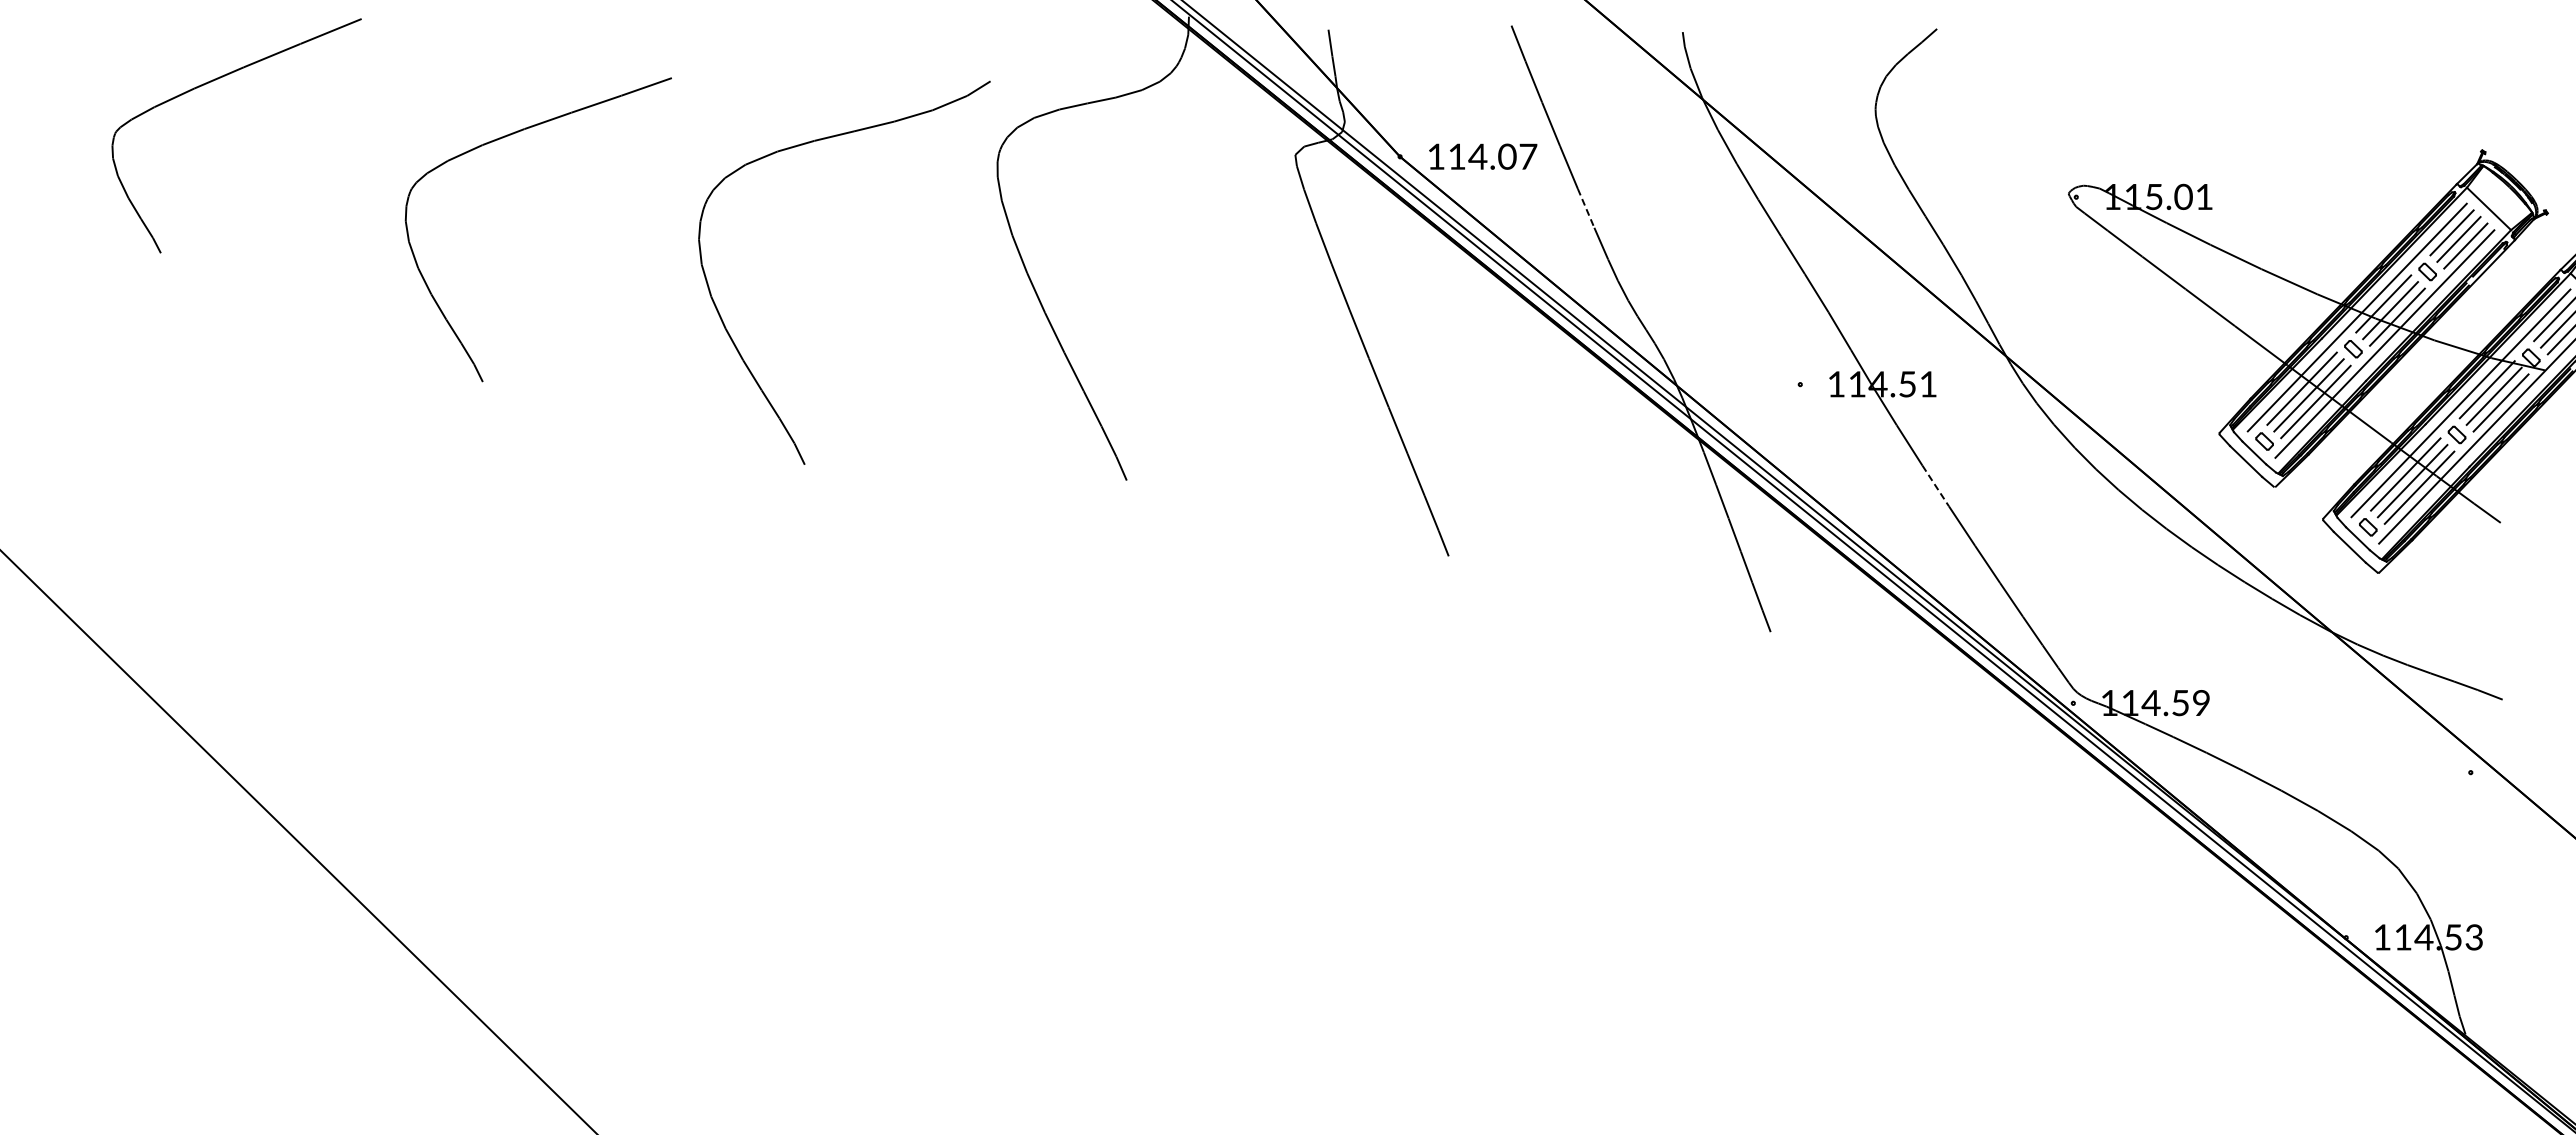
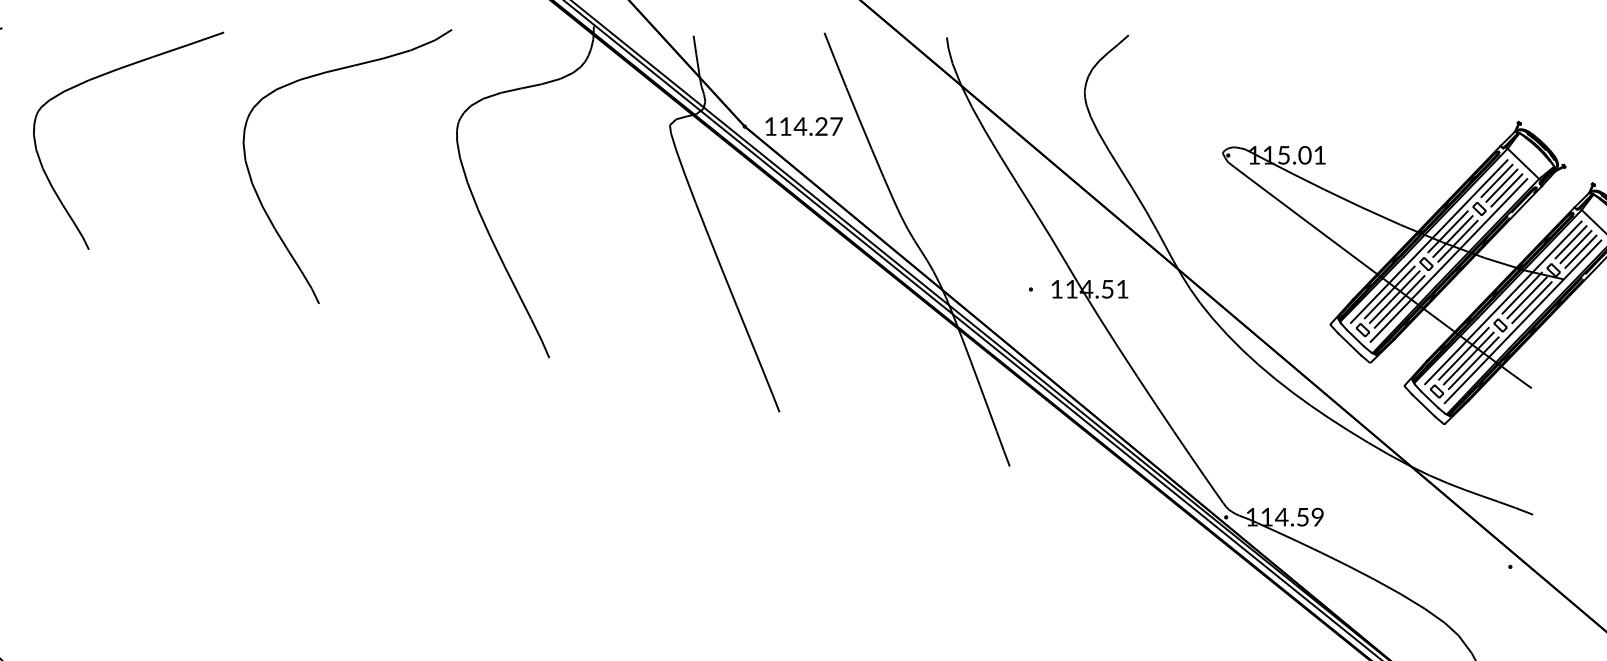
part: (503, 138) -> (103, 75), moved
text: (1507, 156) -> (821, 126), 114.07 -> 114.27
line: (1586, 208) -> (878, 163), dashed -> solid
part: (732, 338) -> (267, 213), moved
line: (1936, 486) -> (1128, 362), dashed -> solid

